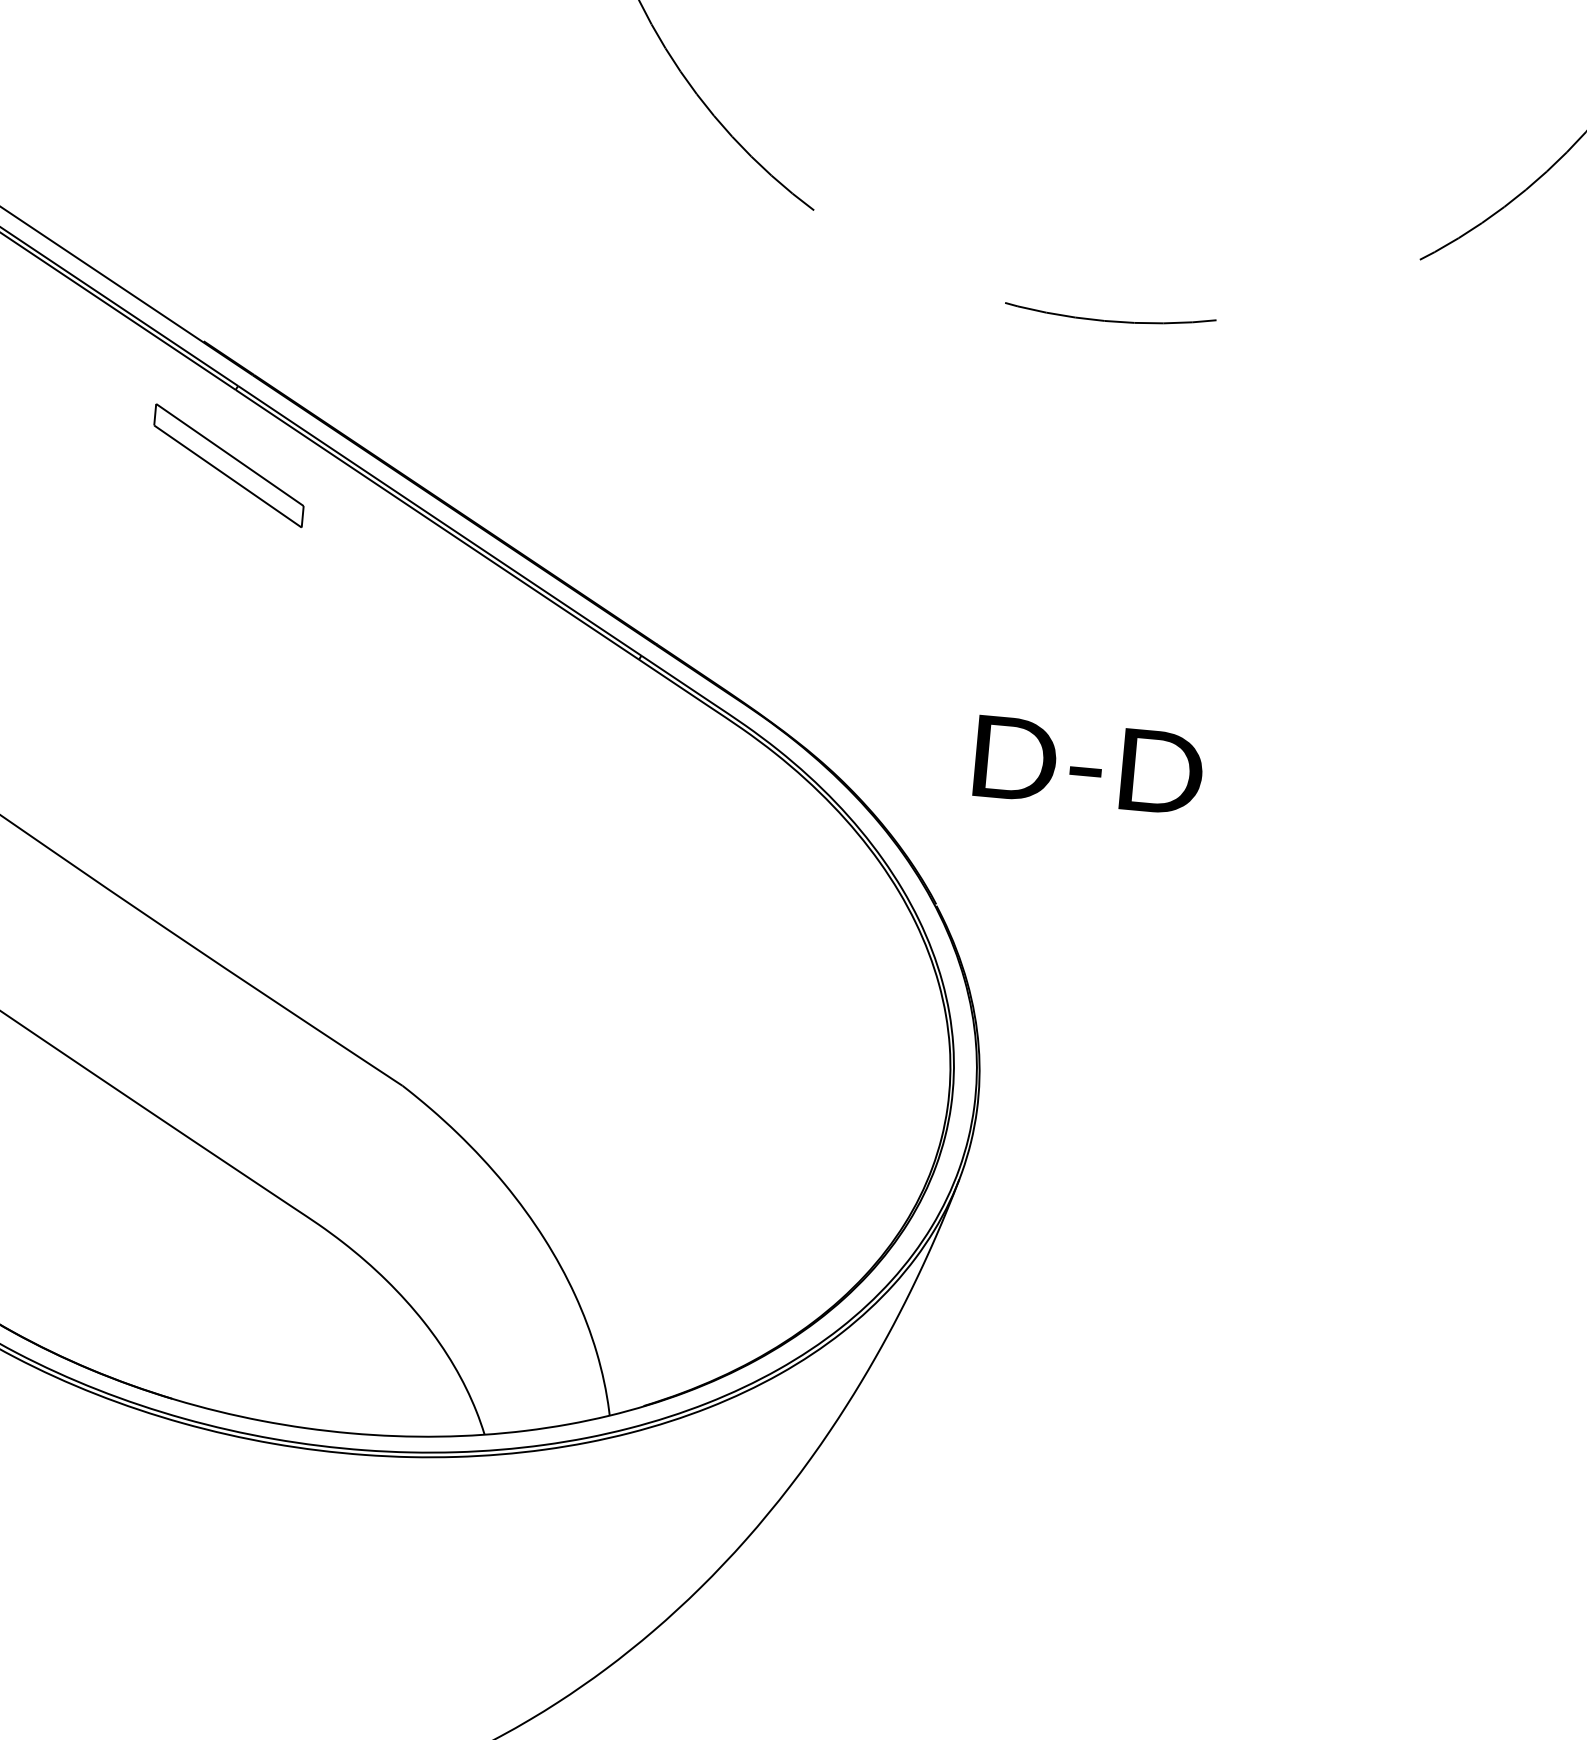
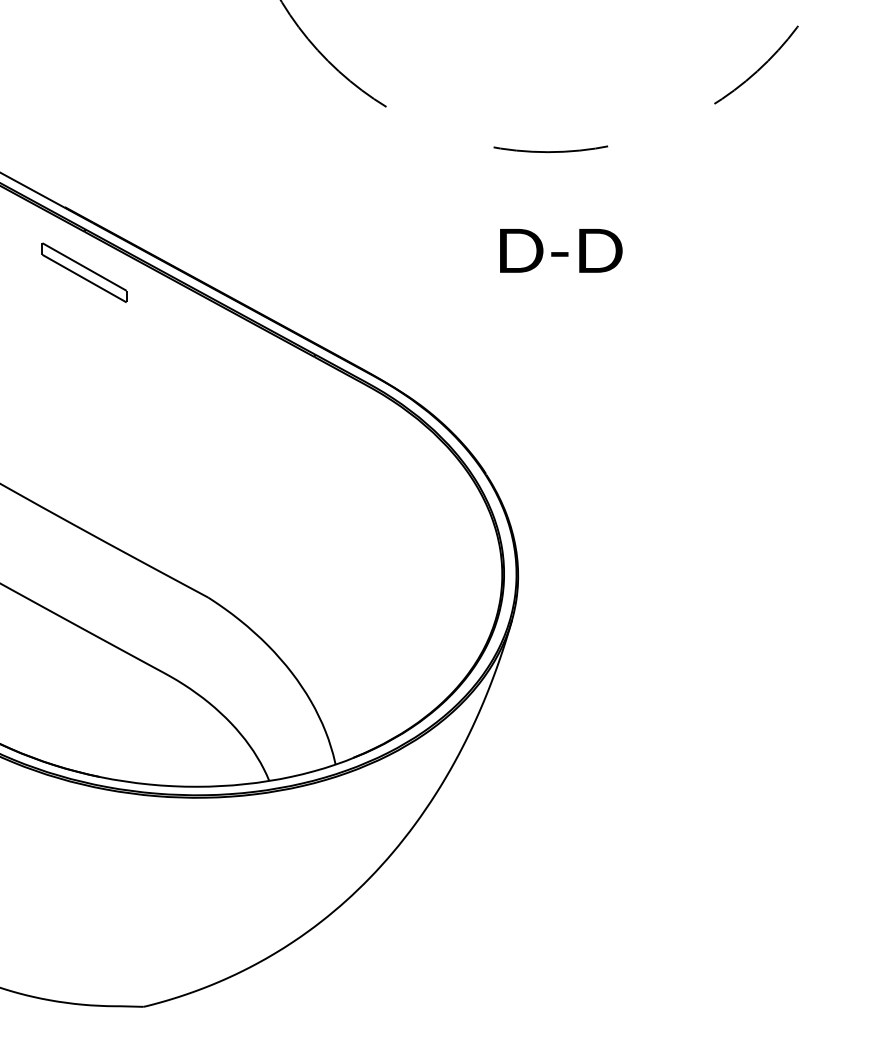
text: (1089, 764) -> (561, 250), moved

